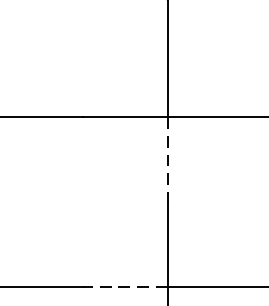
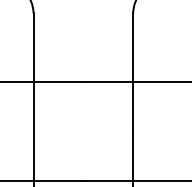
line: (168, 159) -> (133, 106), dashed -> solid
line: (125, 286) -> (108, 181), dashed -> solid

